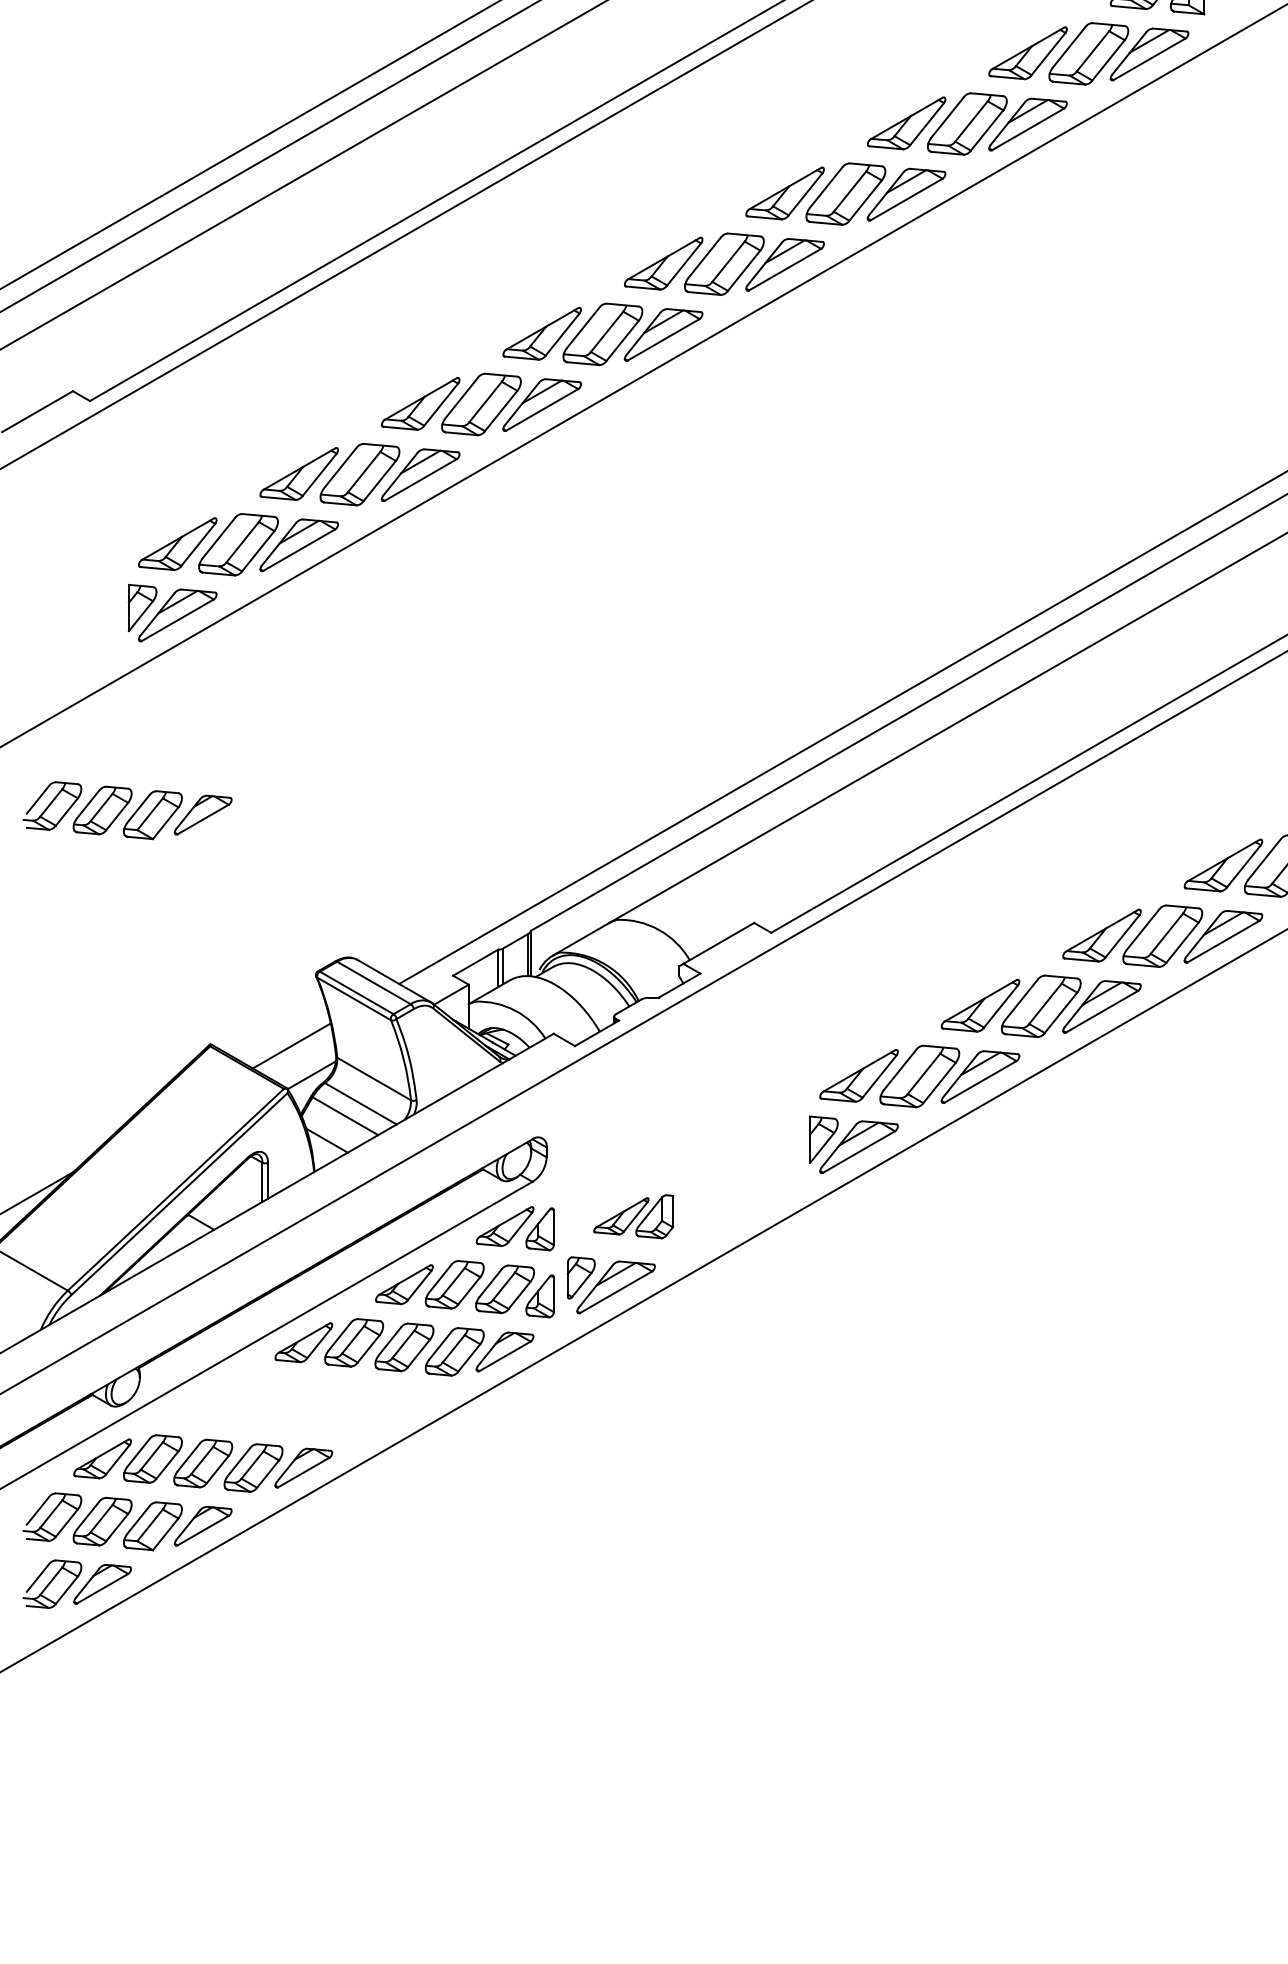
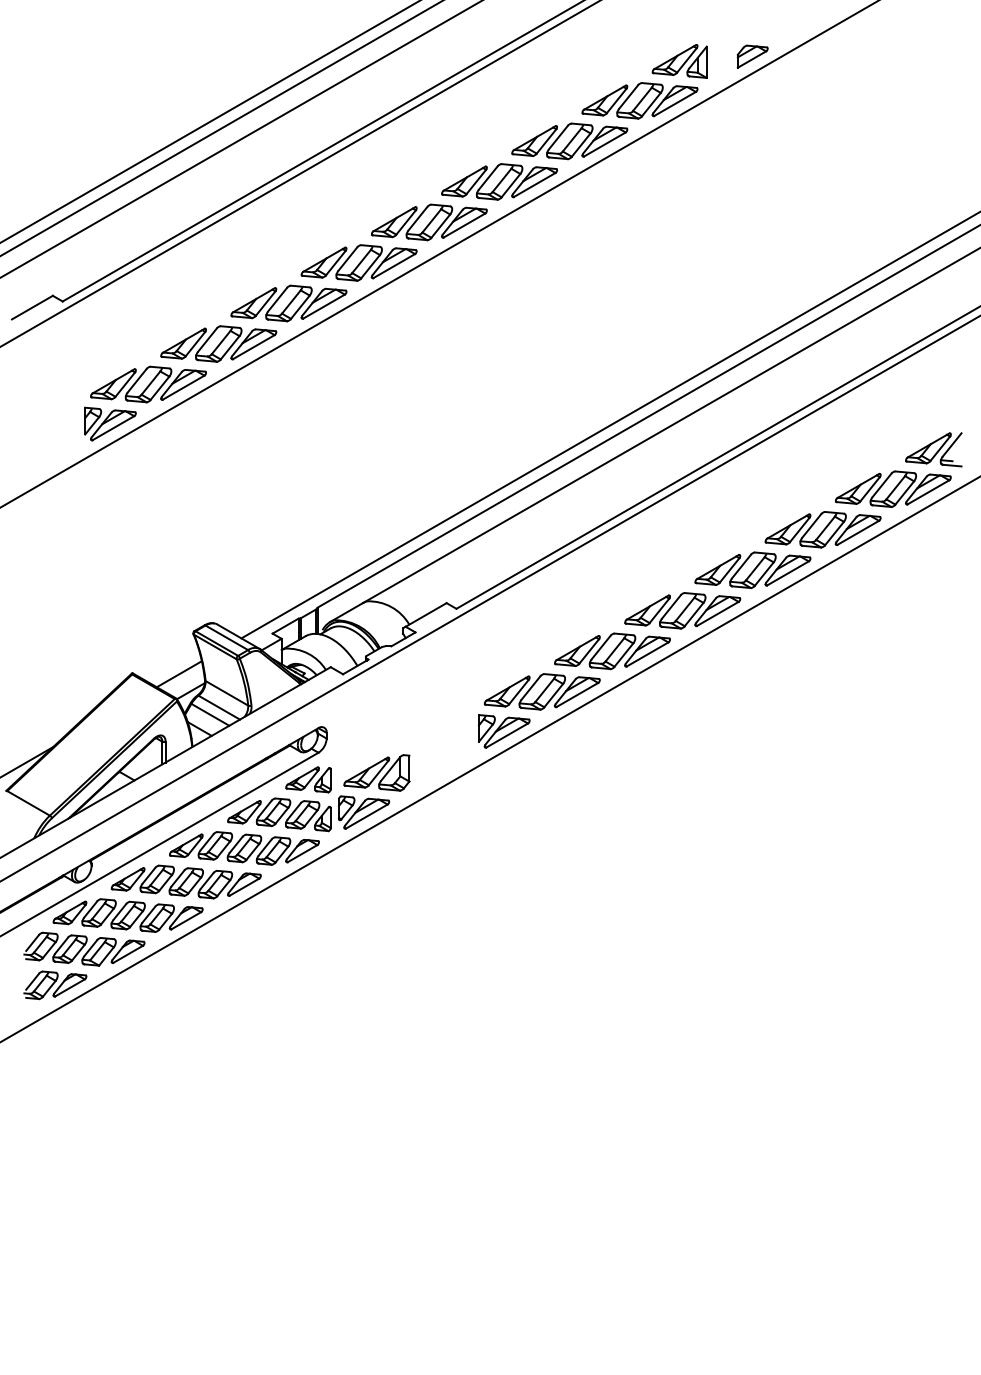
part: (127, 809) -> (84, 537), removed
part: (632, 1215) -> (376, 772), size x1.43
part: (302, 1404) -> (185, 881), added

